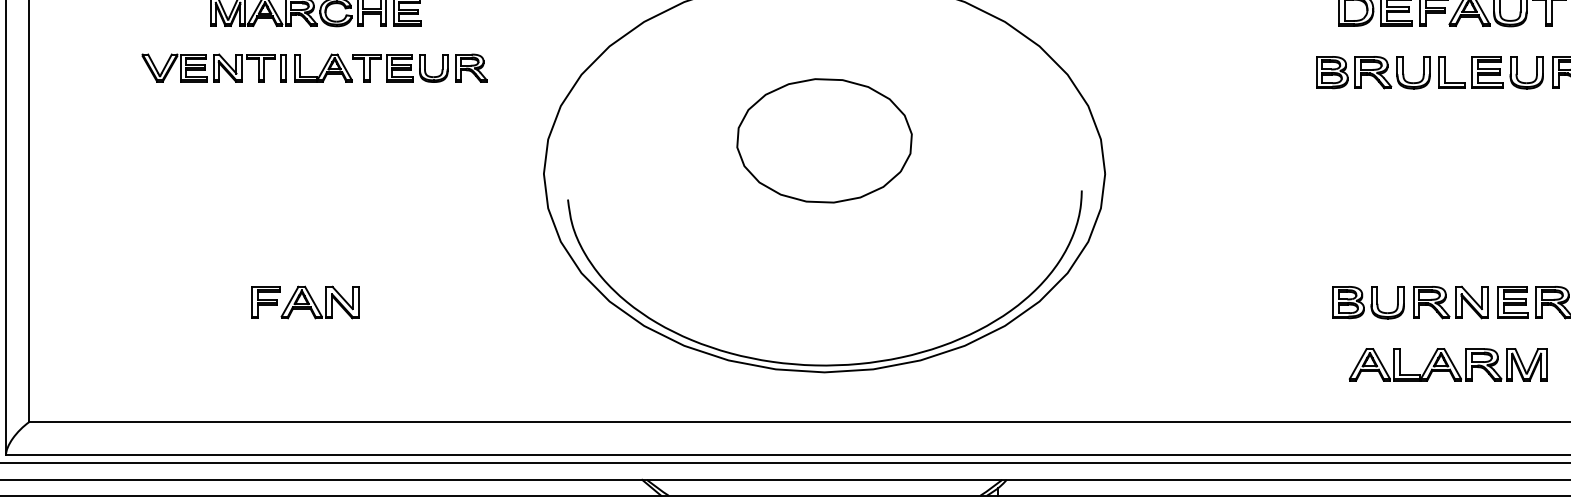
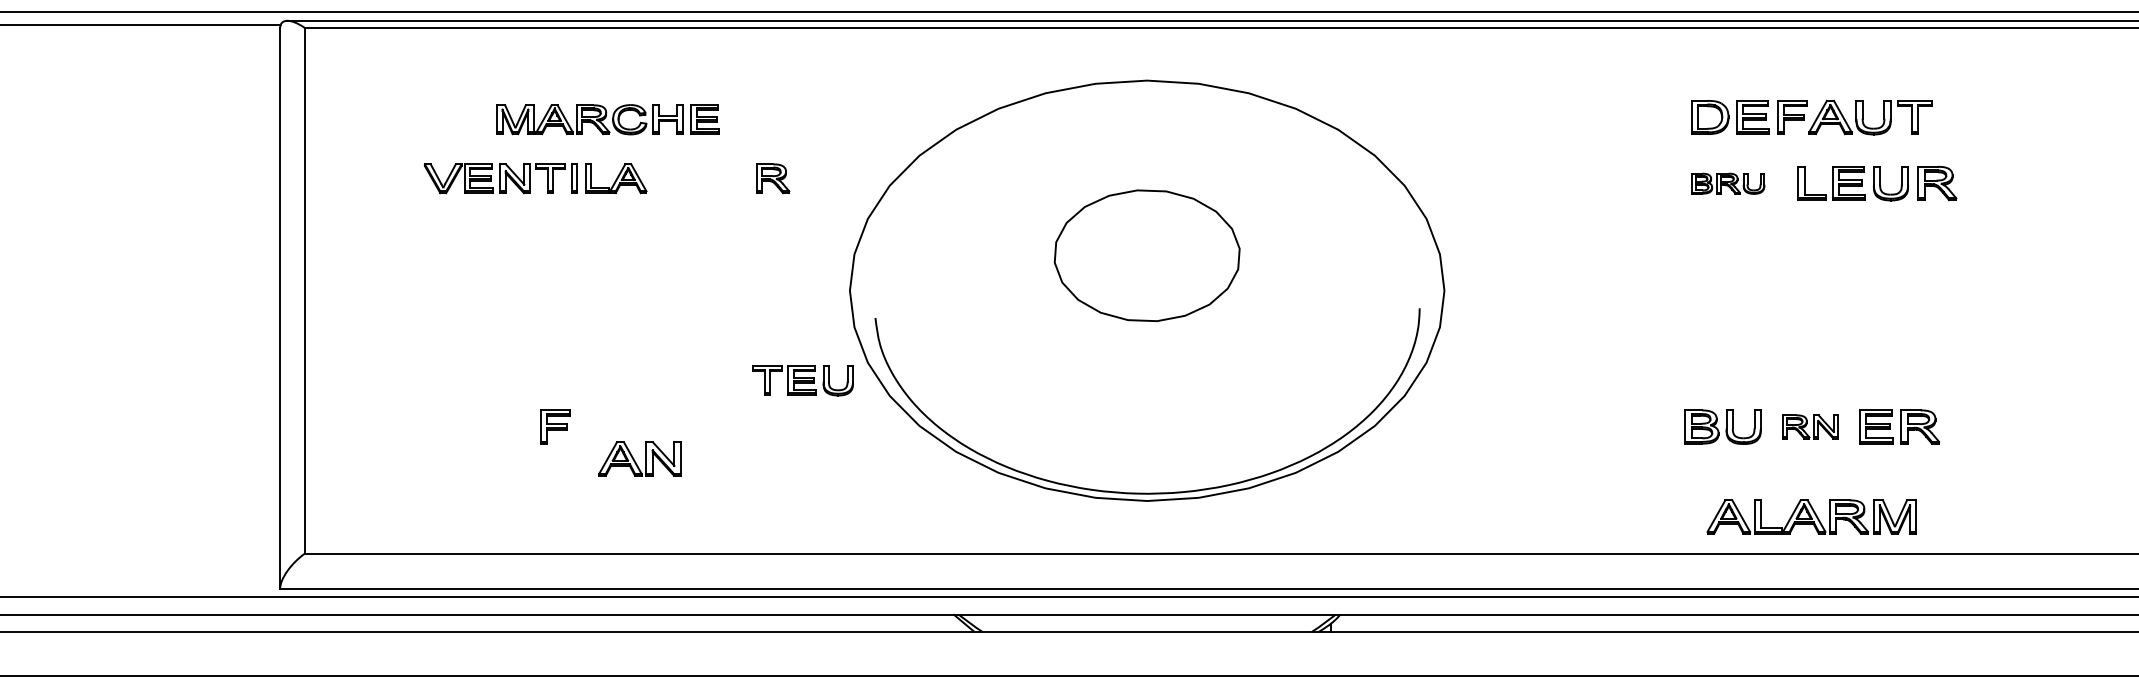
part: (399, 67) -> (802, 380), moved
part: (1373, 72) -> (1728, 183), size x0.6
part: (319, 302) -> (639, 458), moved
part: (1450, 302) -> (1810, 426), size x0.7
part: (1447, 364) -> (1811, 516), moved

